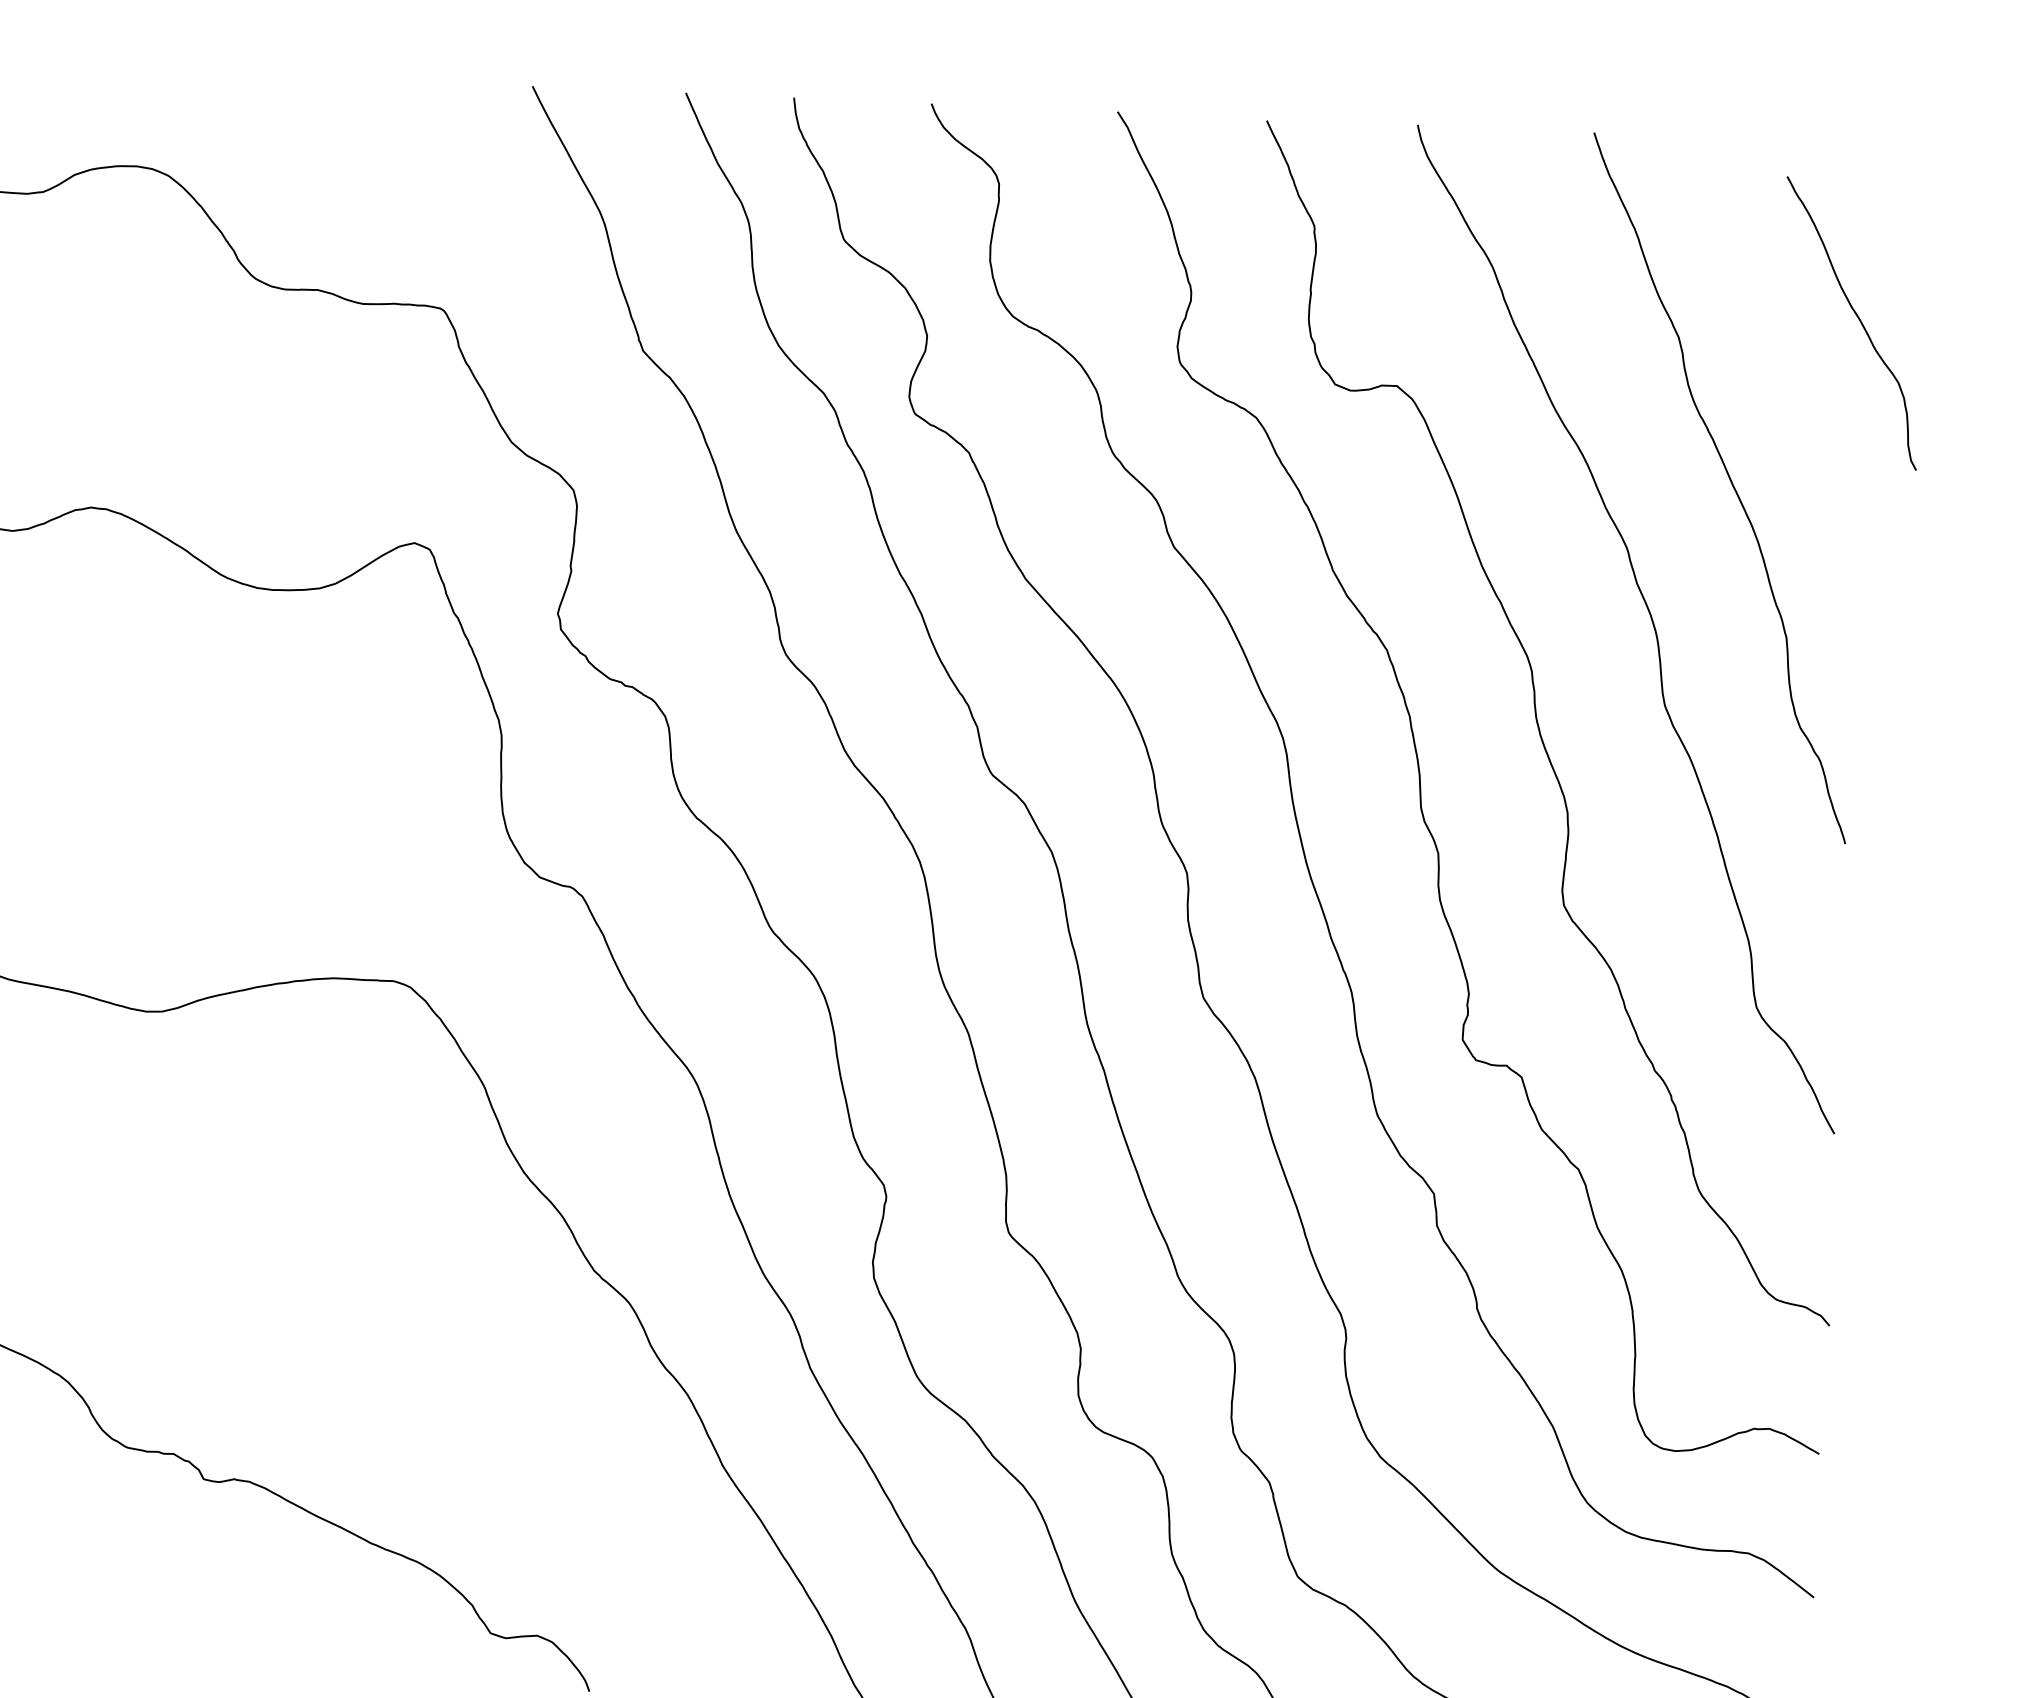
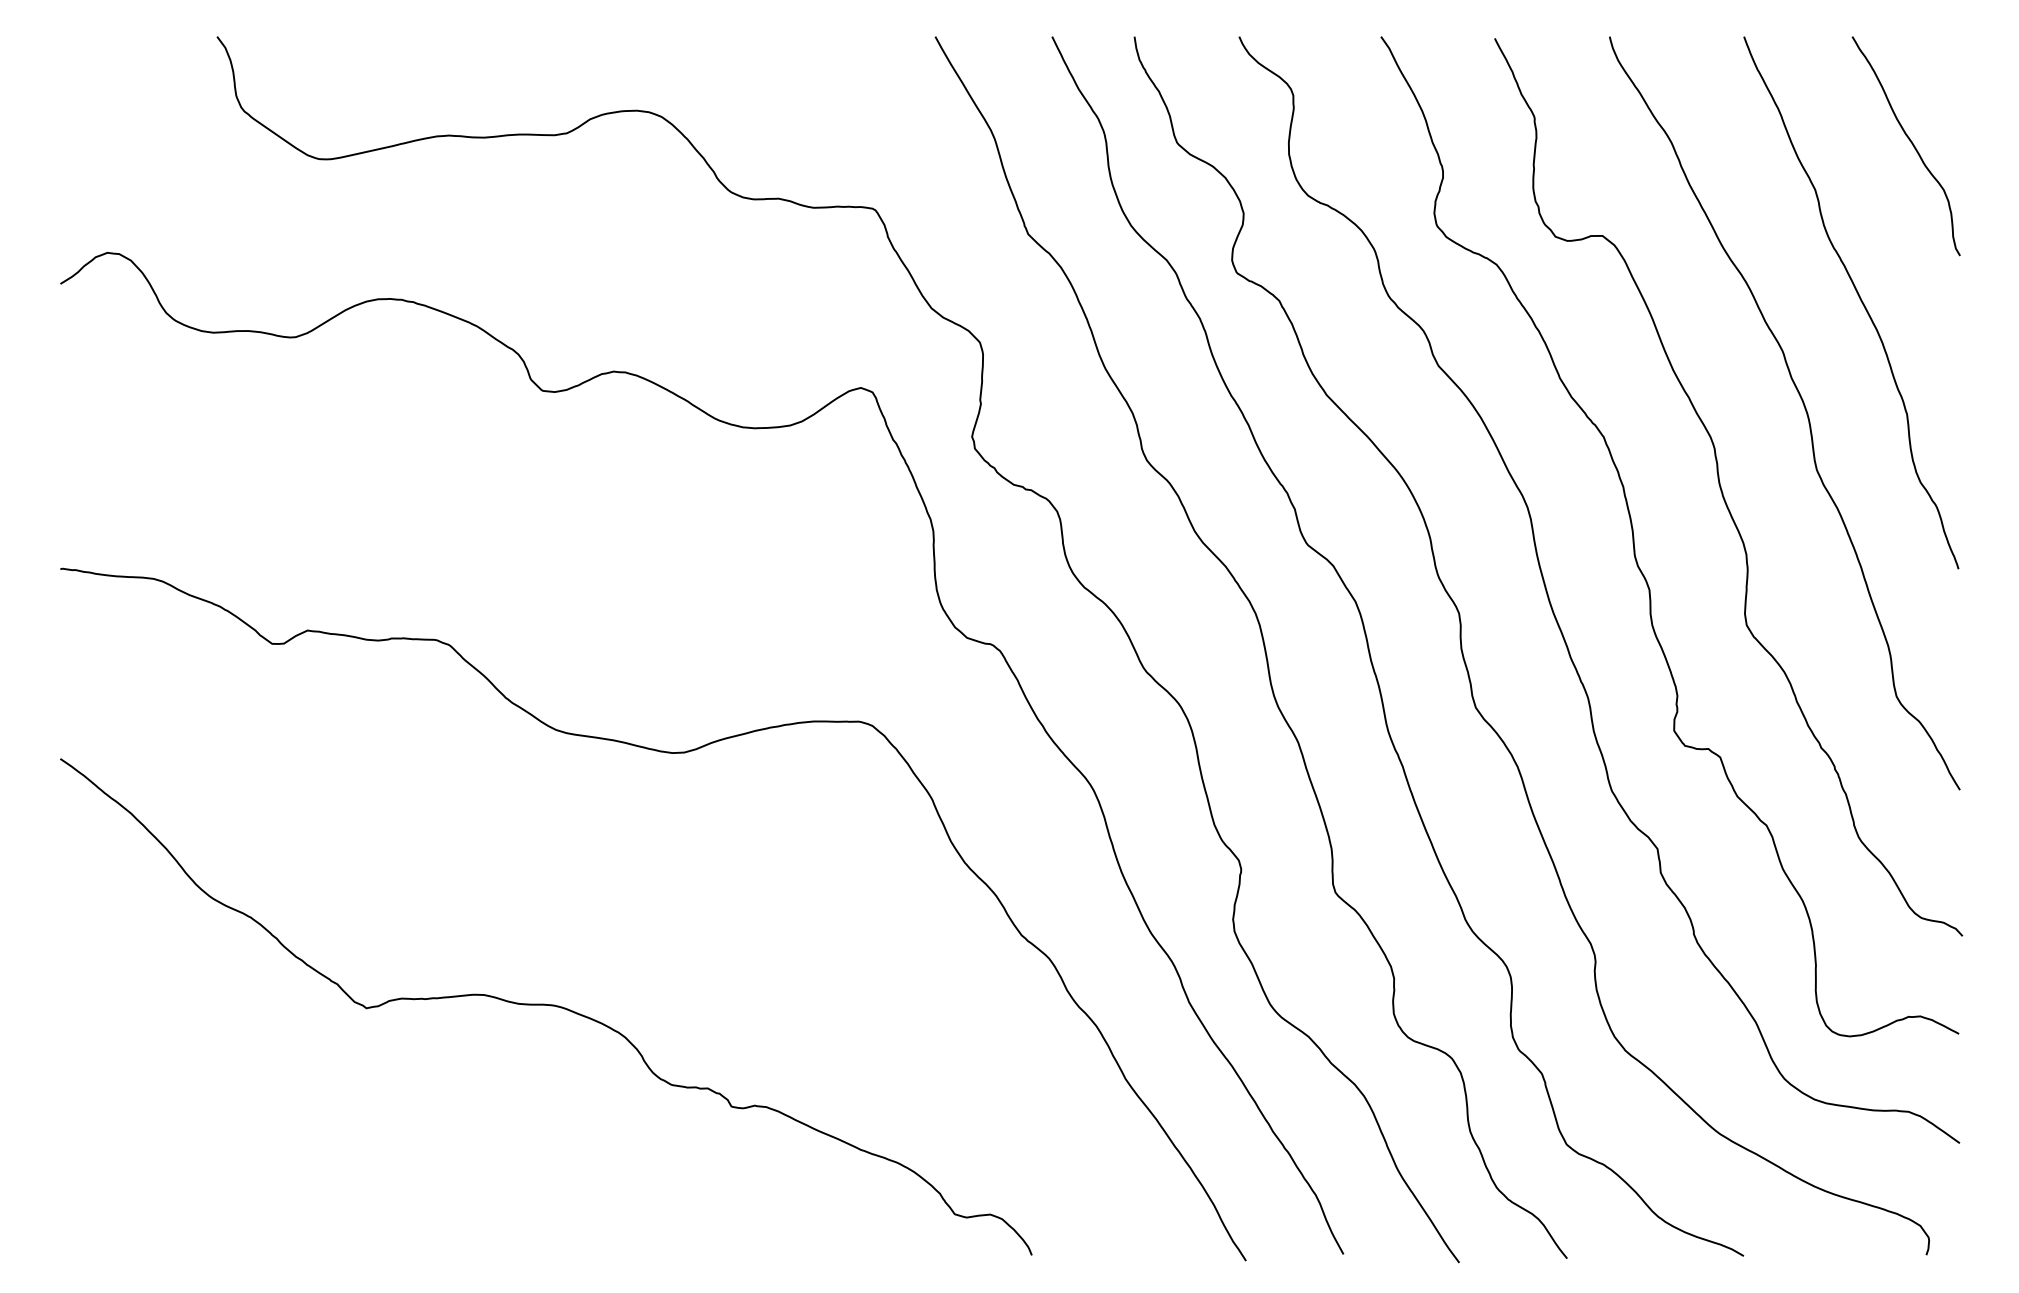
curve: (1856, 317) -> (1909, 141), moved

